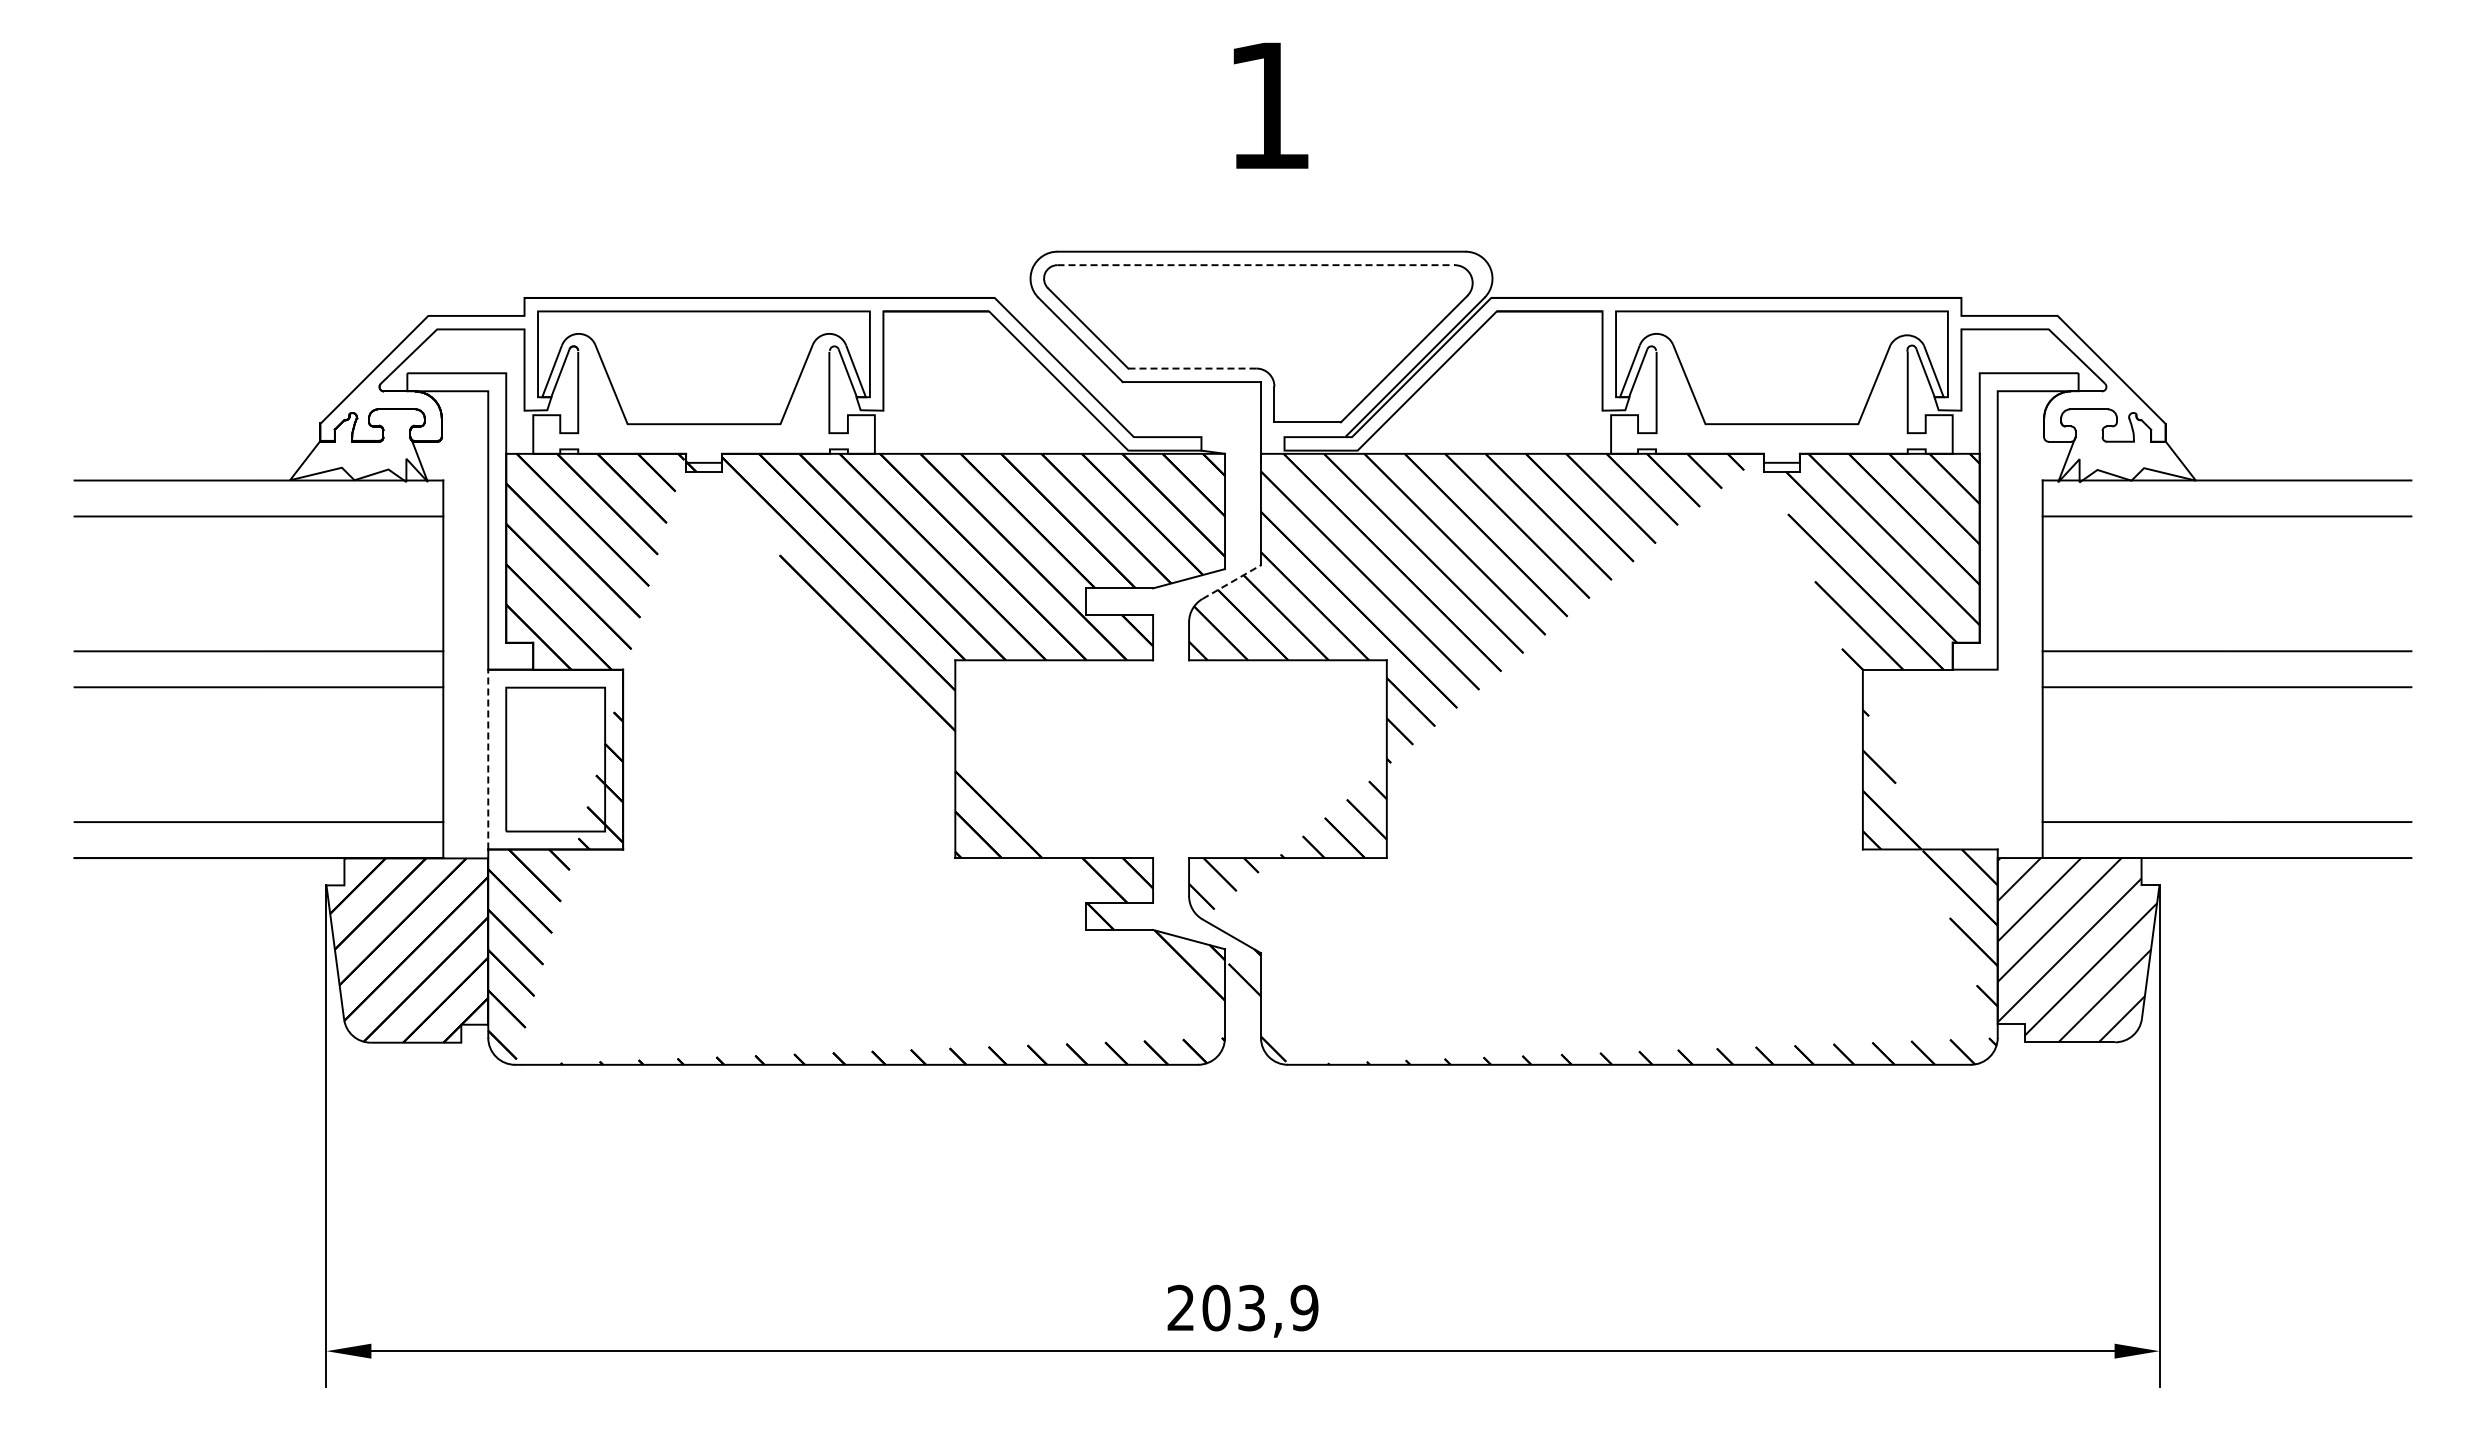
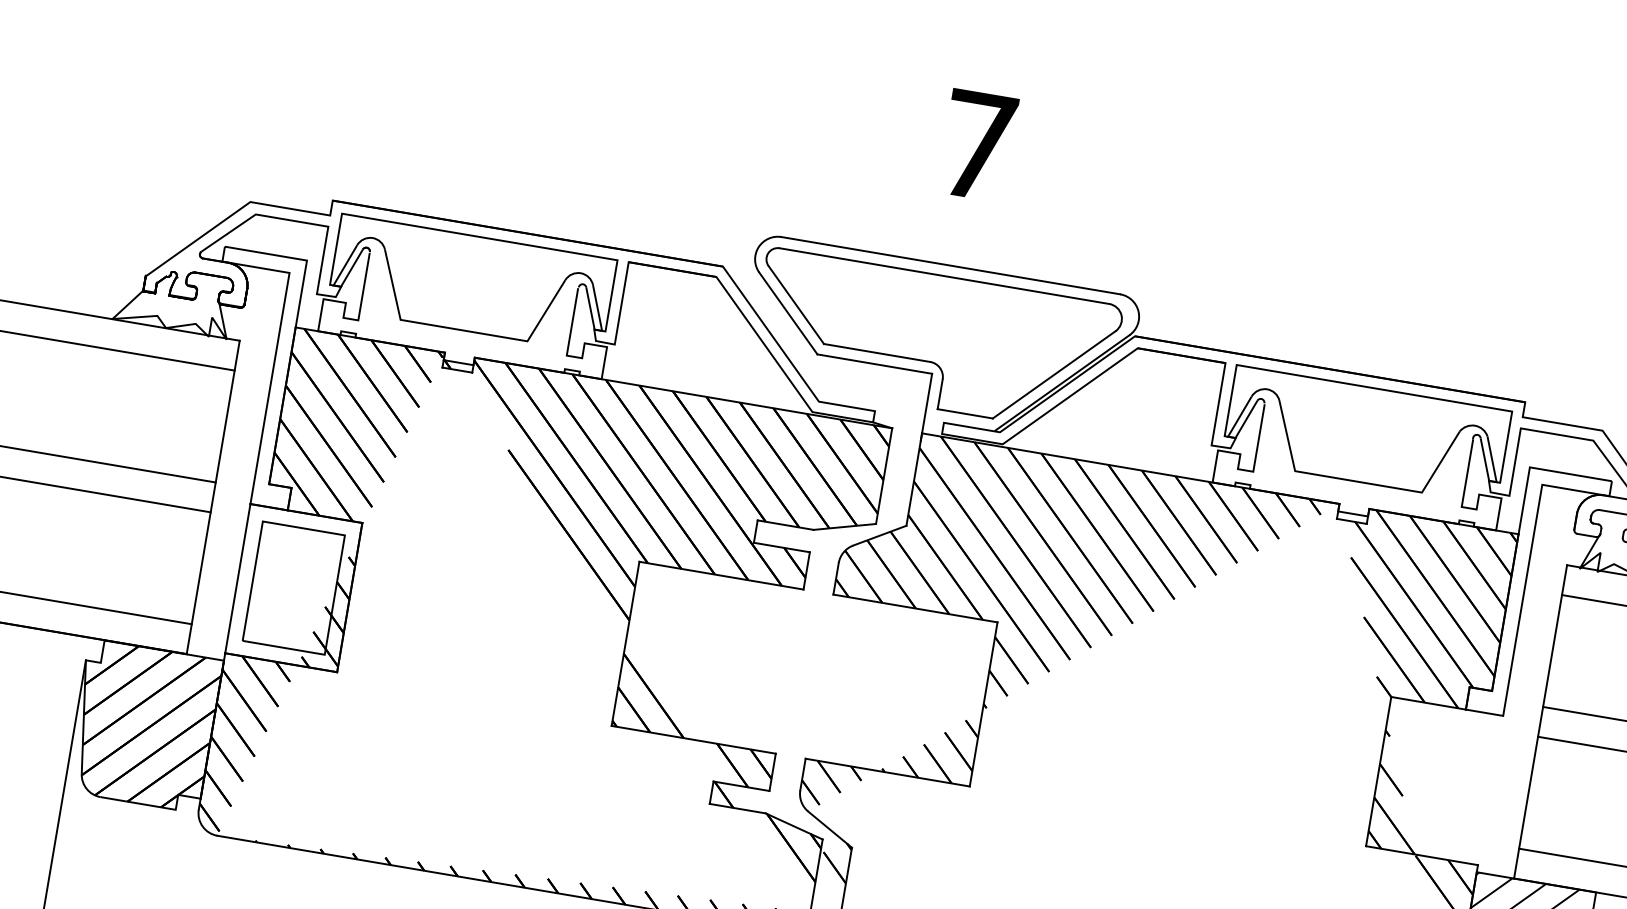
text: (1269, 105) -> (978, 145), 1 -> 7
line: (1256, 265) -> (944, 276), dashed -> solid
line: (1191, 368) -> (876, 352), dashed -> solid
line: (1231, 582) -> (879, 536), dashed -> solid
line: (488, 759) -> (238, 578), dashed -> solid

